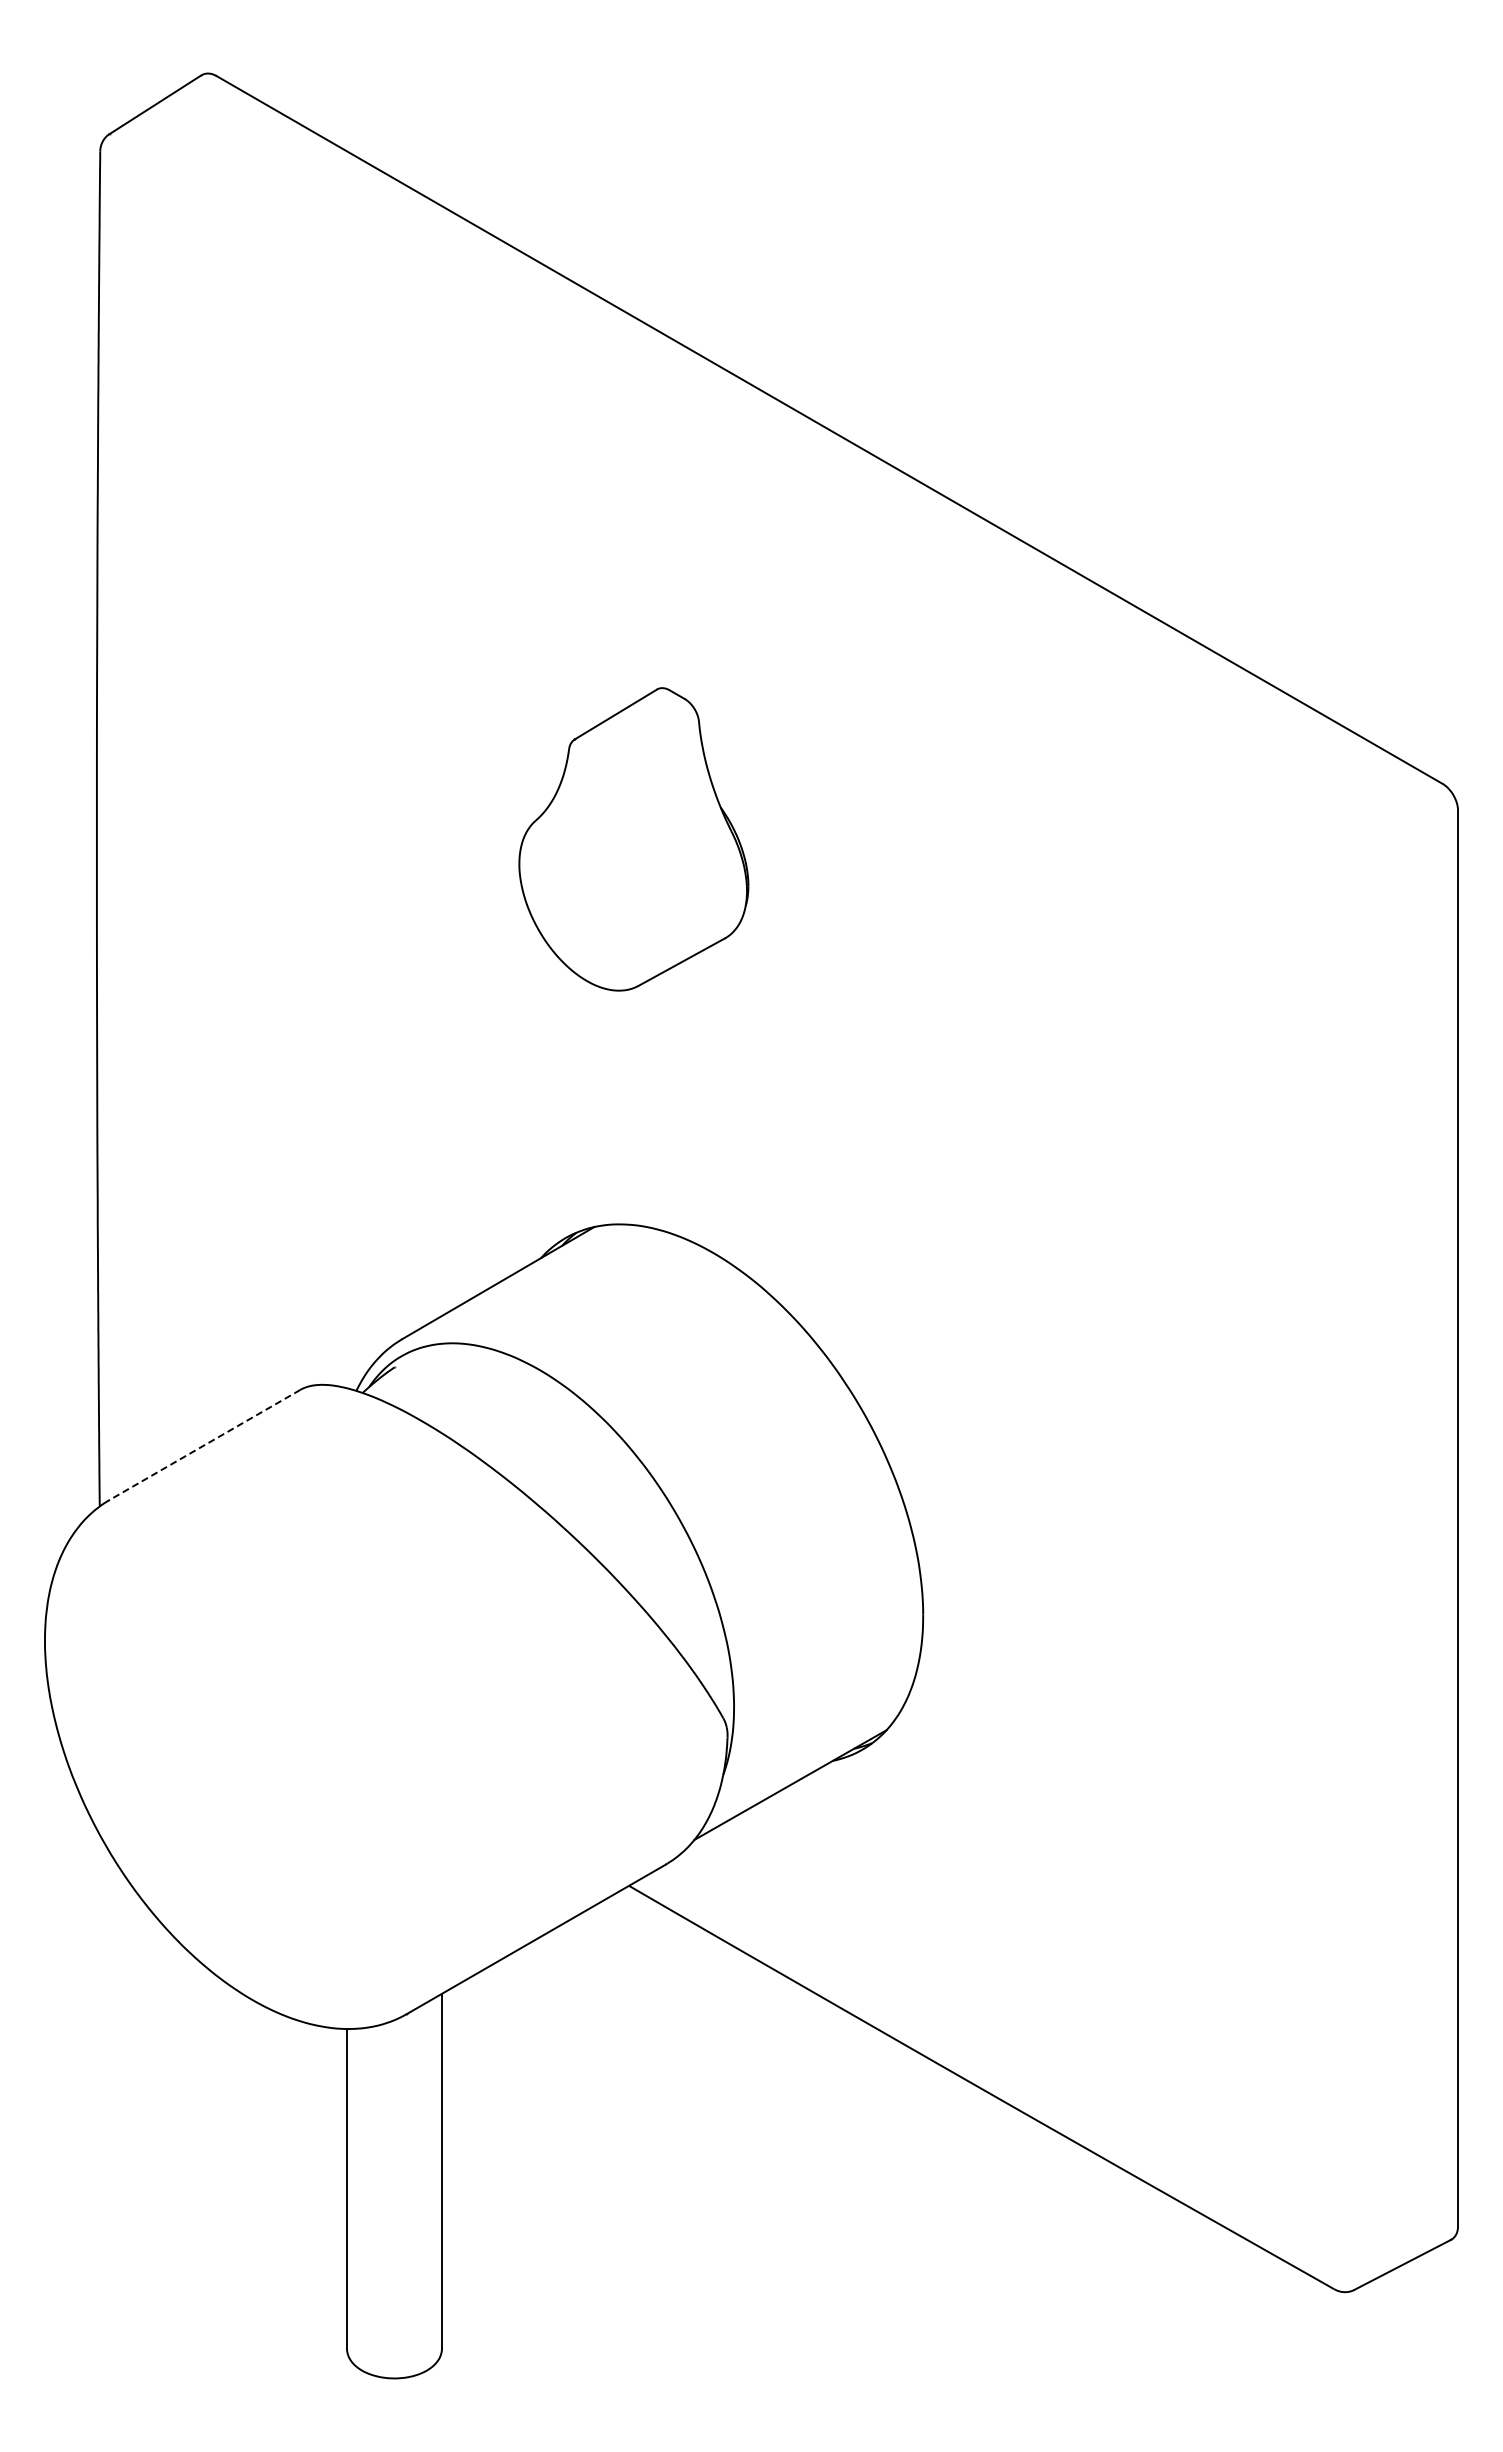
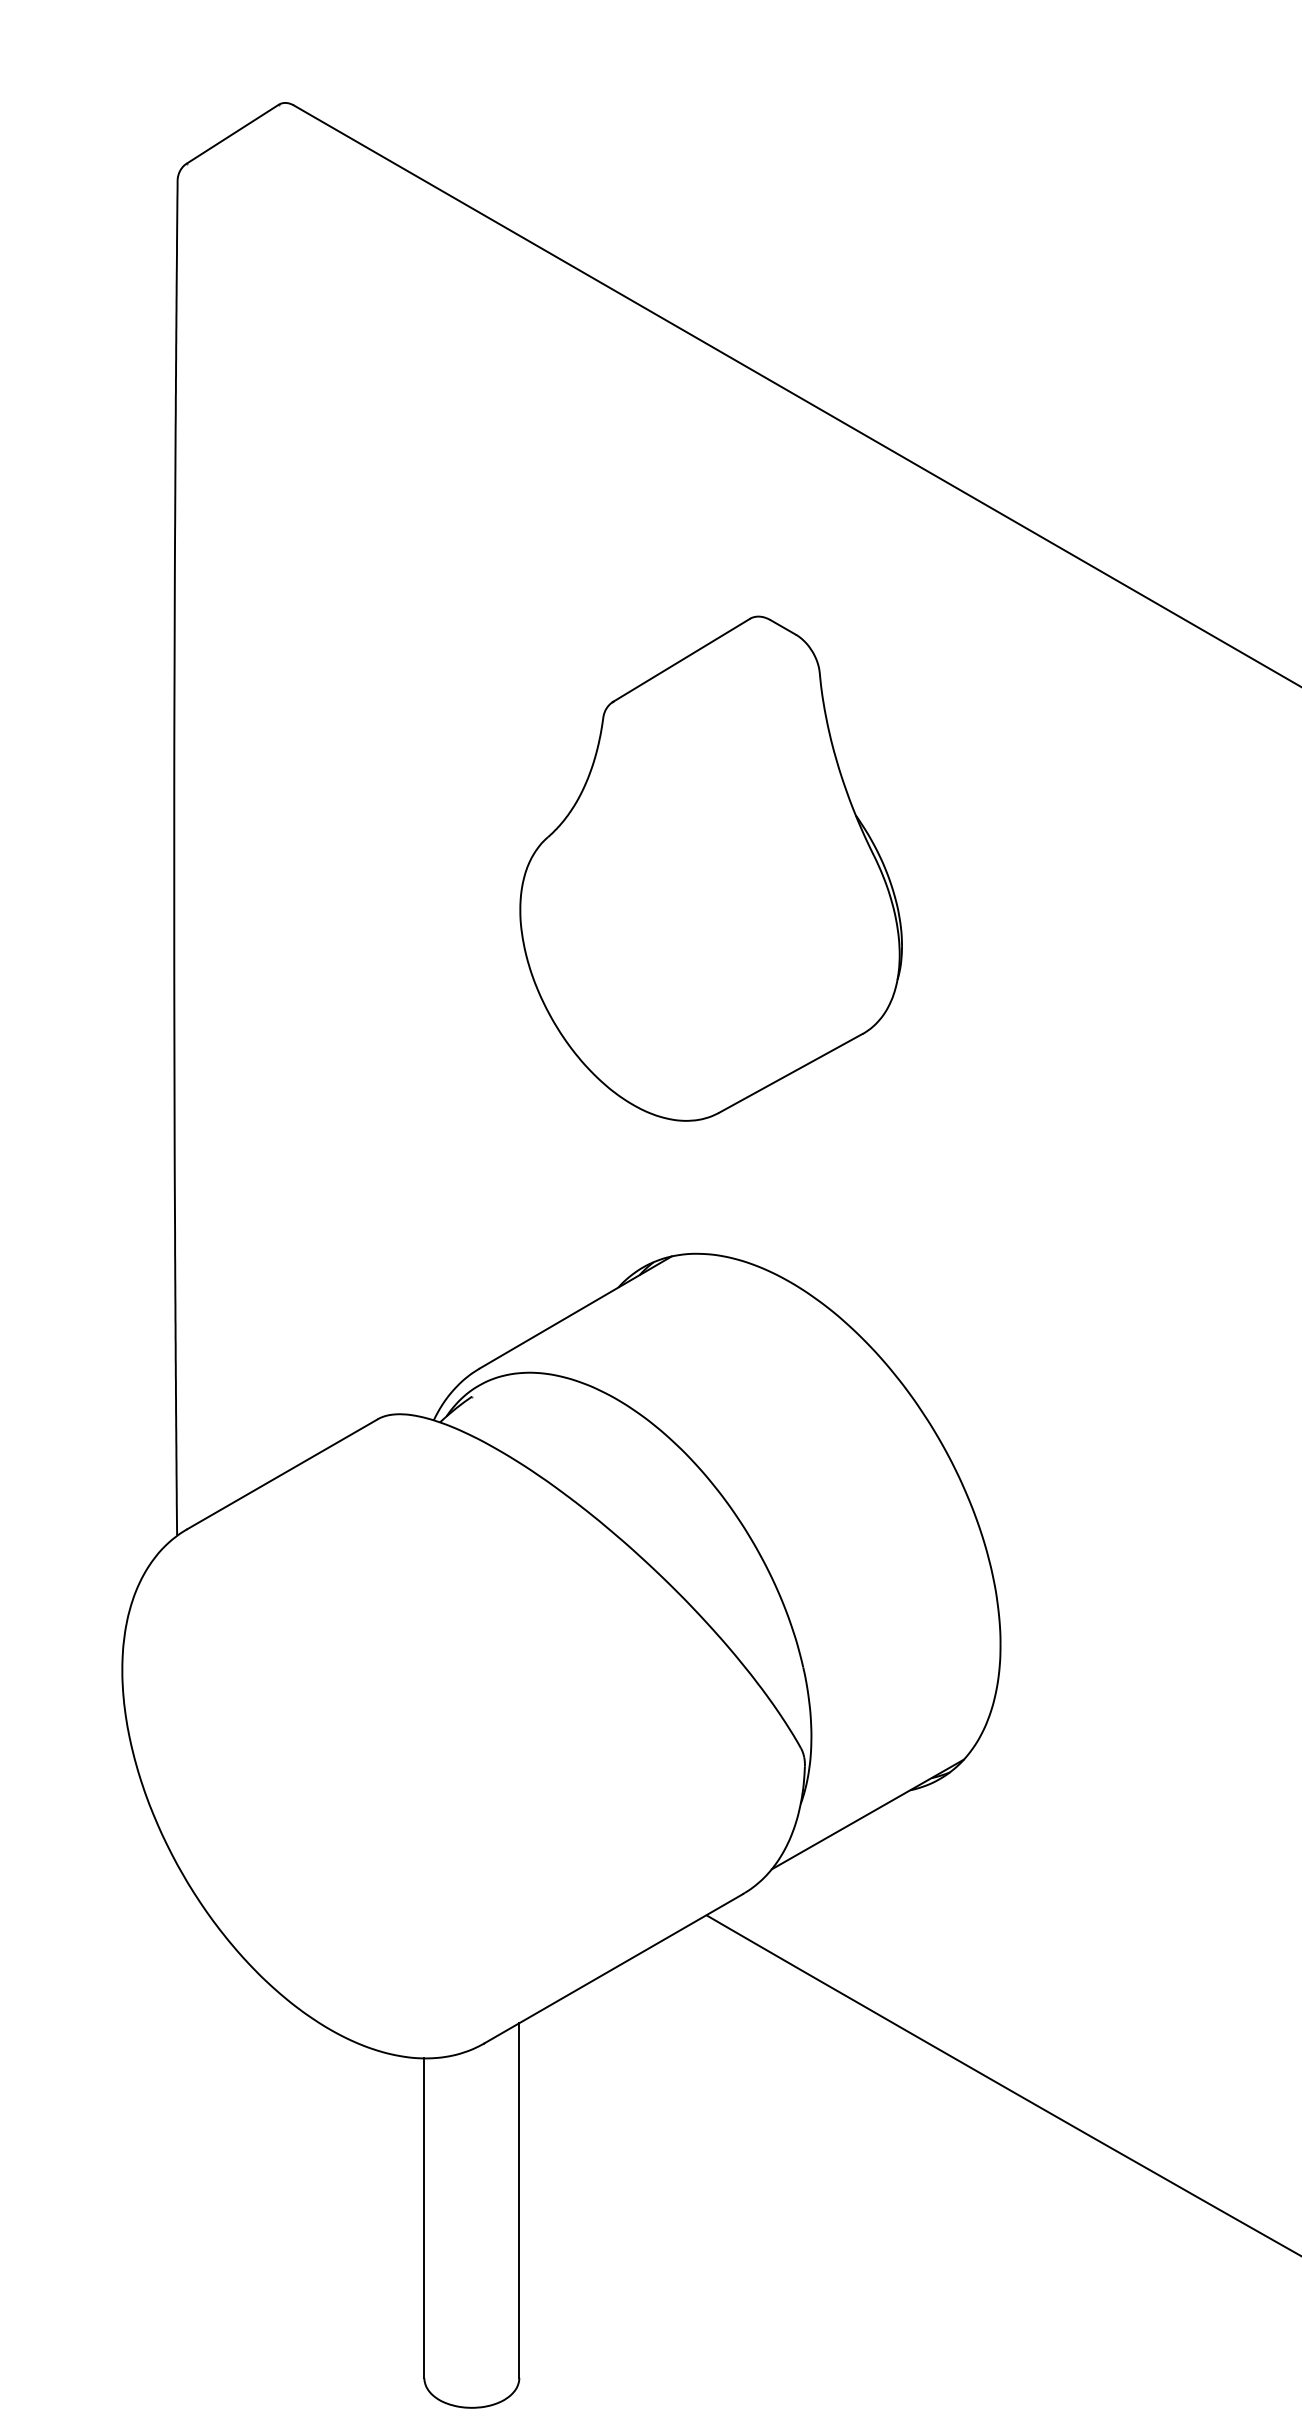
part: (633, 839) -> (710, 868), size x1.67
line: (205, 1444) -> (282, 1473), dashed -> solid

